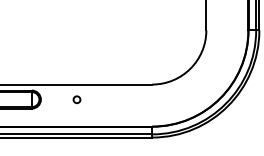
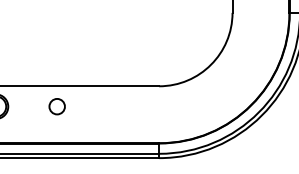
circle: (76, 99) -> (56, 106), size x1.67

